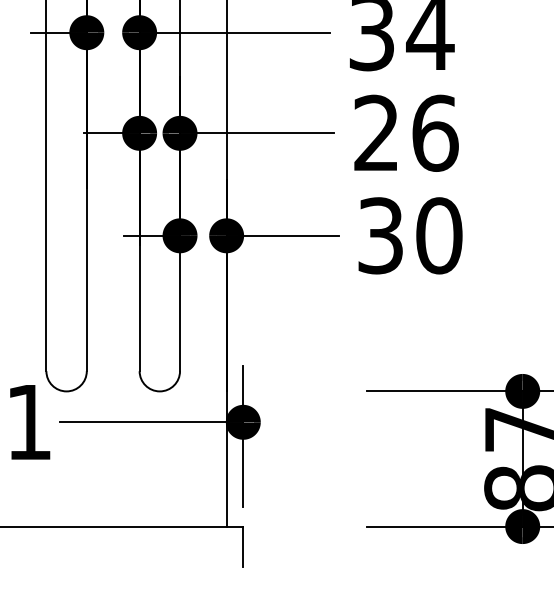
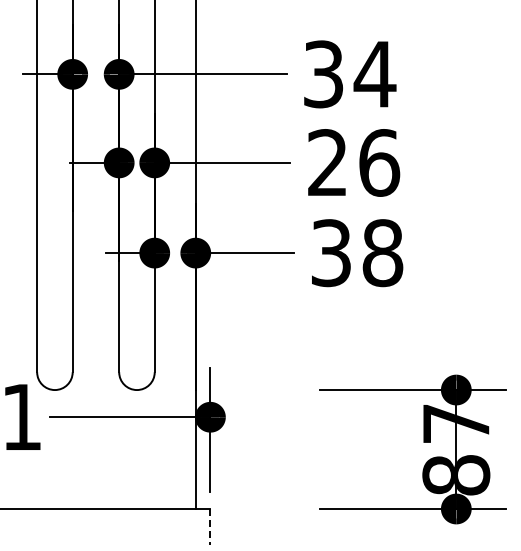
text: (438, 235) -> (382, 252), 30 -> 38
line: (243, 546) -> (210, 526), solid -> dashed

